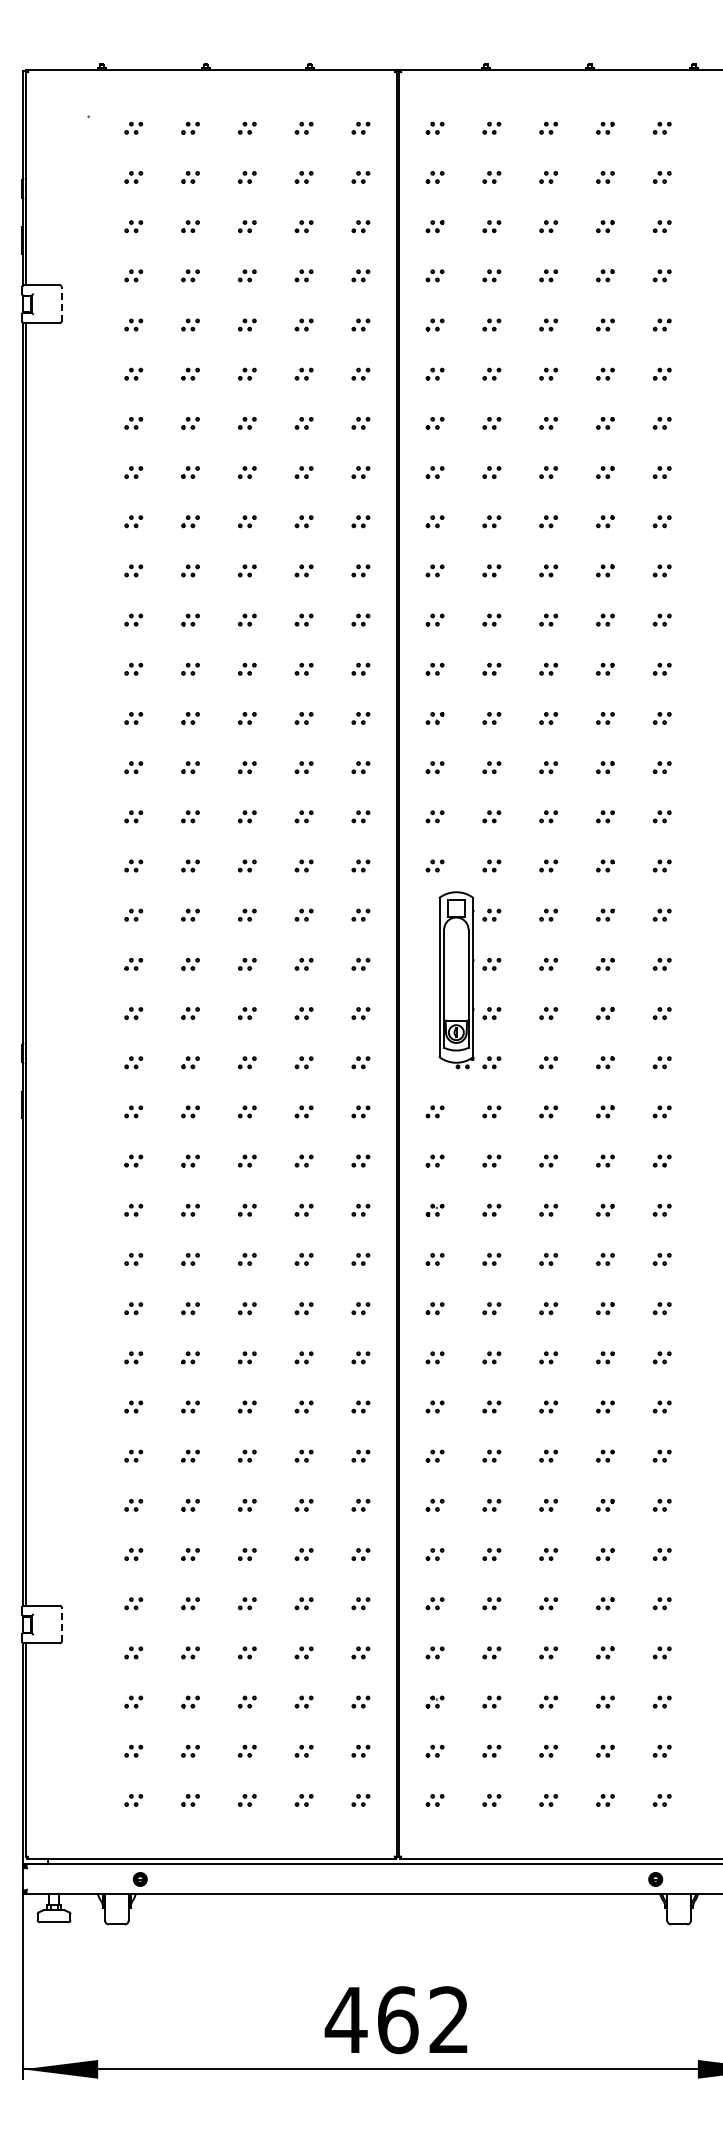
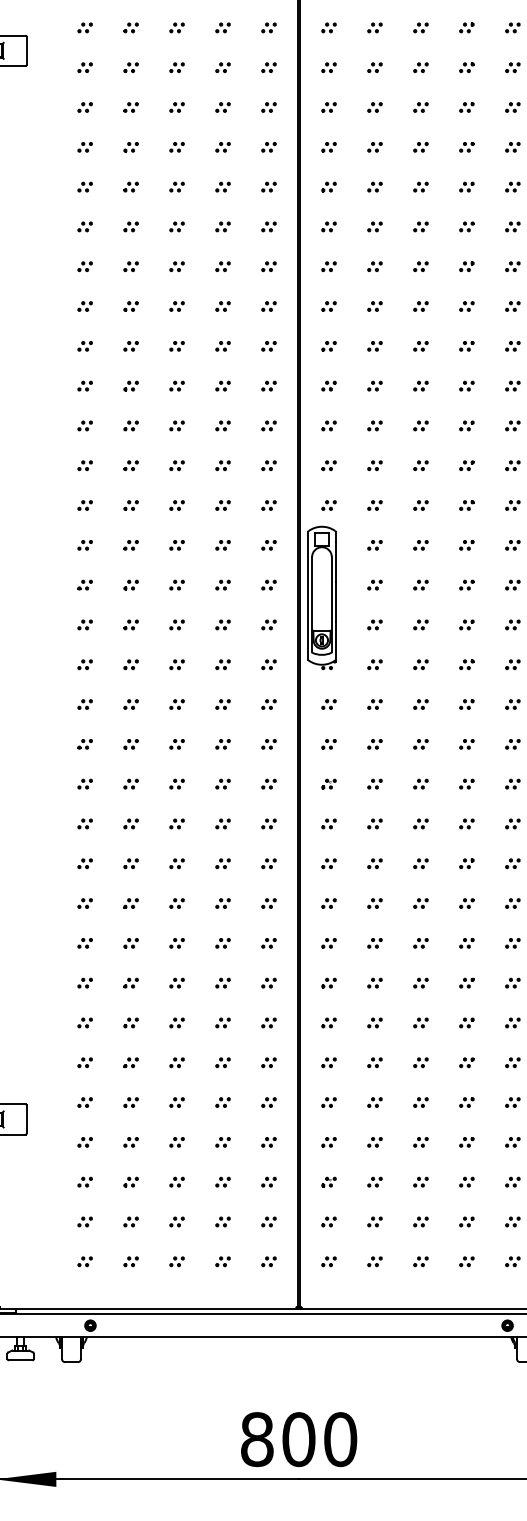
line: (61, 303) -> (26, 50), dashed -> solid
part: (456, 980) -> (322, 598), moved
line: (61, 1624) -> (26, 1119), dashed -> solid
text: (396, 2020) -> (297, 1439), 462 -> 800

